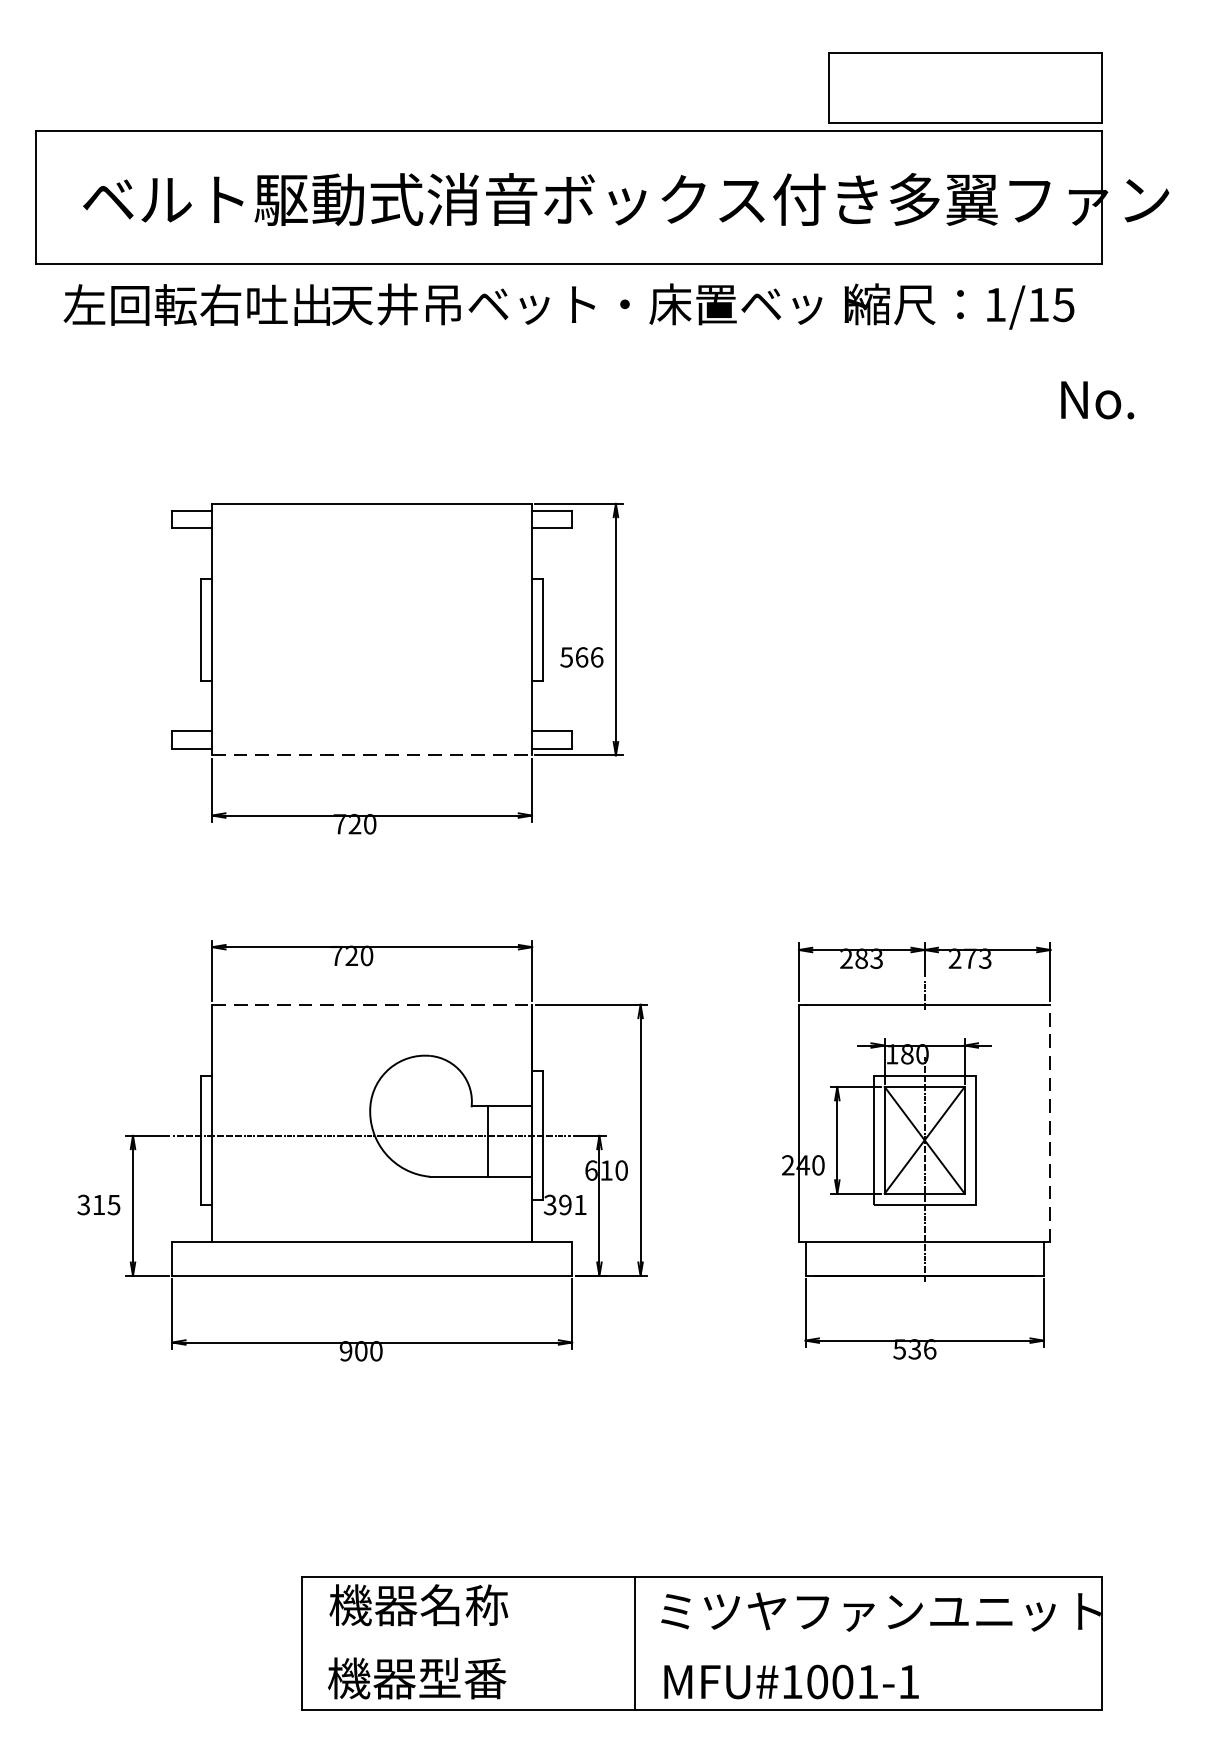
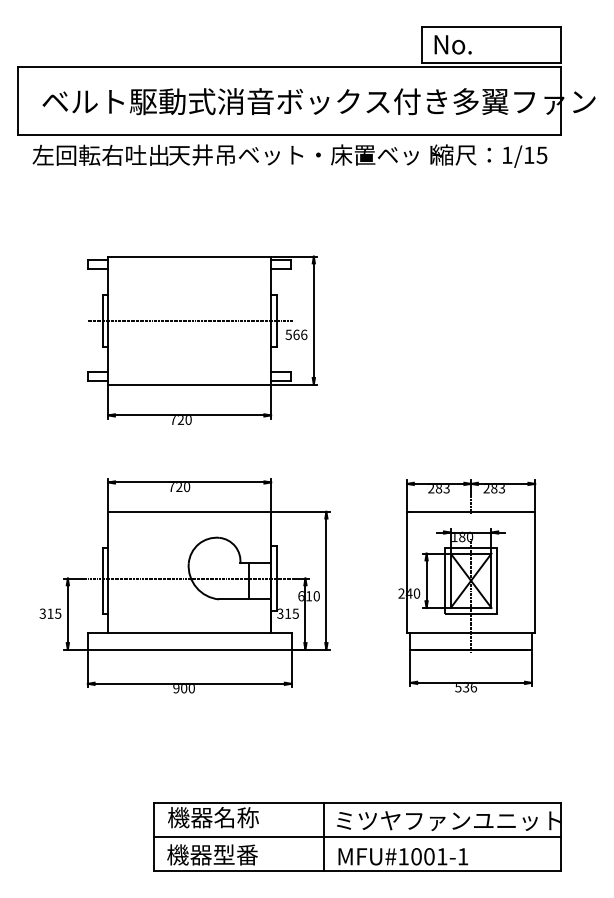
text: (1096, 399) -> (452, 44), moved
line: (373, 629) -> (190, 320), added
line: (373, 754) -> (190, 384), dashed -> solid
text: (970, 961) -> (494, 489), 273 -> 283
line: (373, 1004) -> (190, 511), dashed -> solid
line: (1051, 1123) -> (535, 572), dashed -> solid
text: (572, 1204) -> (291, 613), 391 -> 315
line: (701, 1644) -> (357, 837), added

